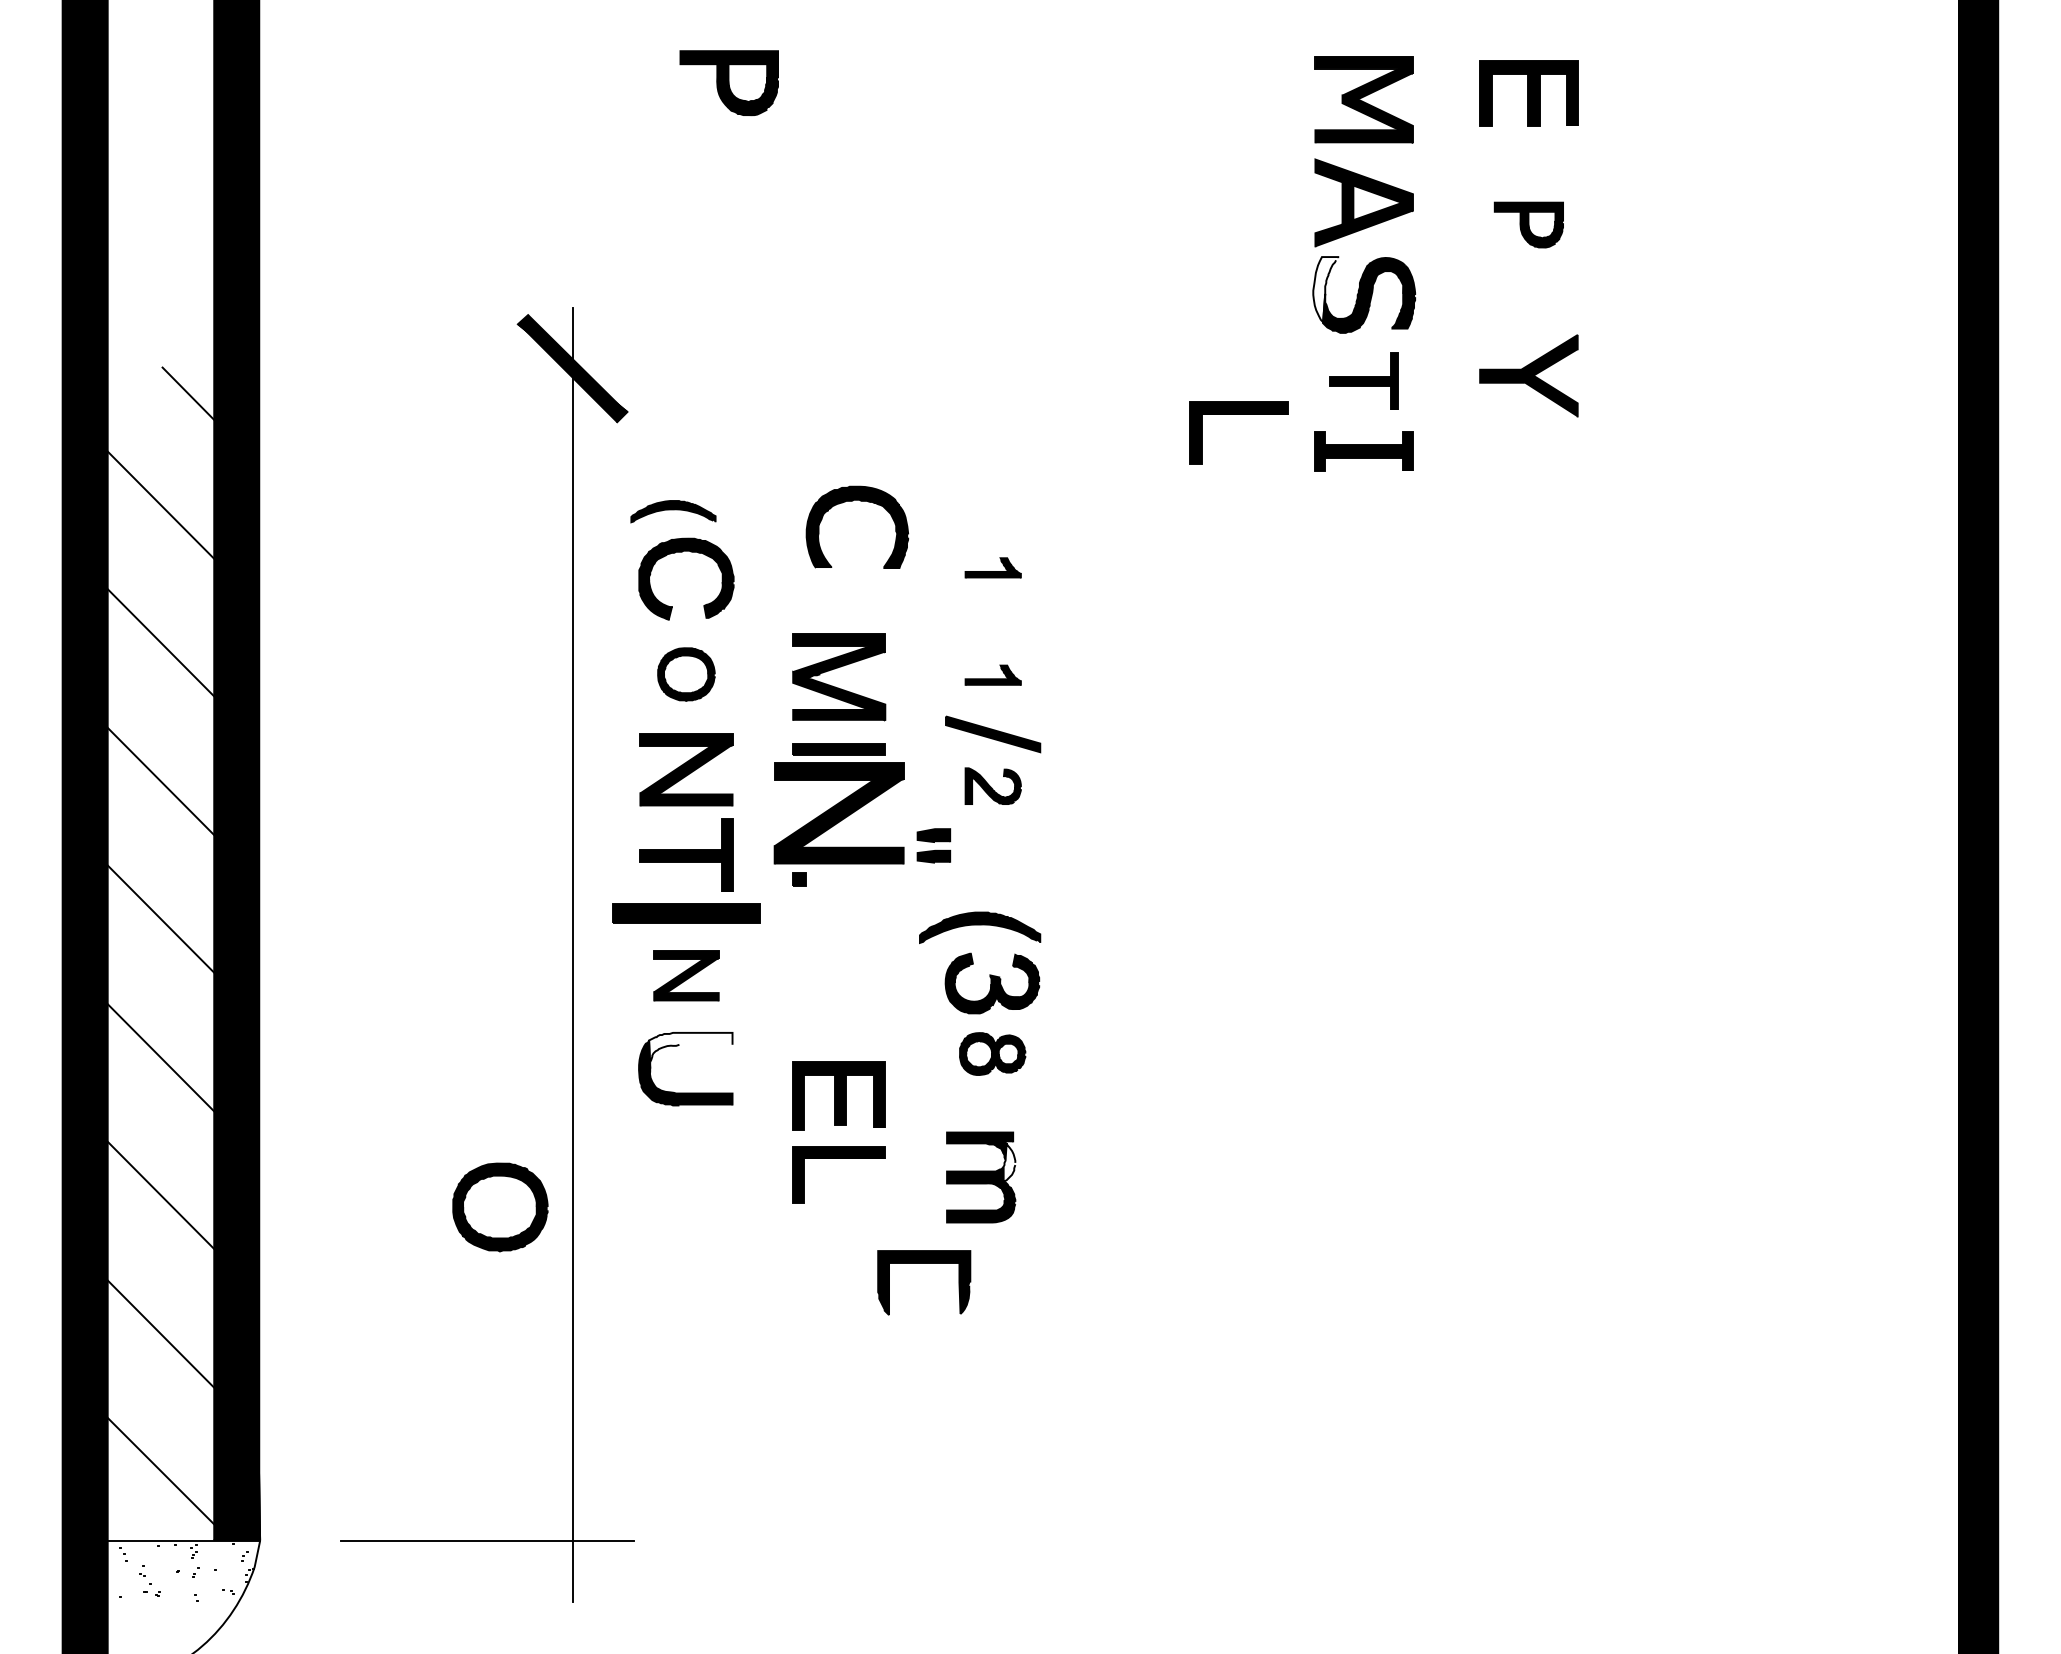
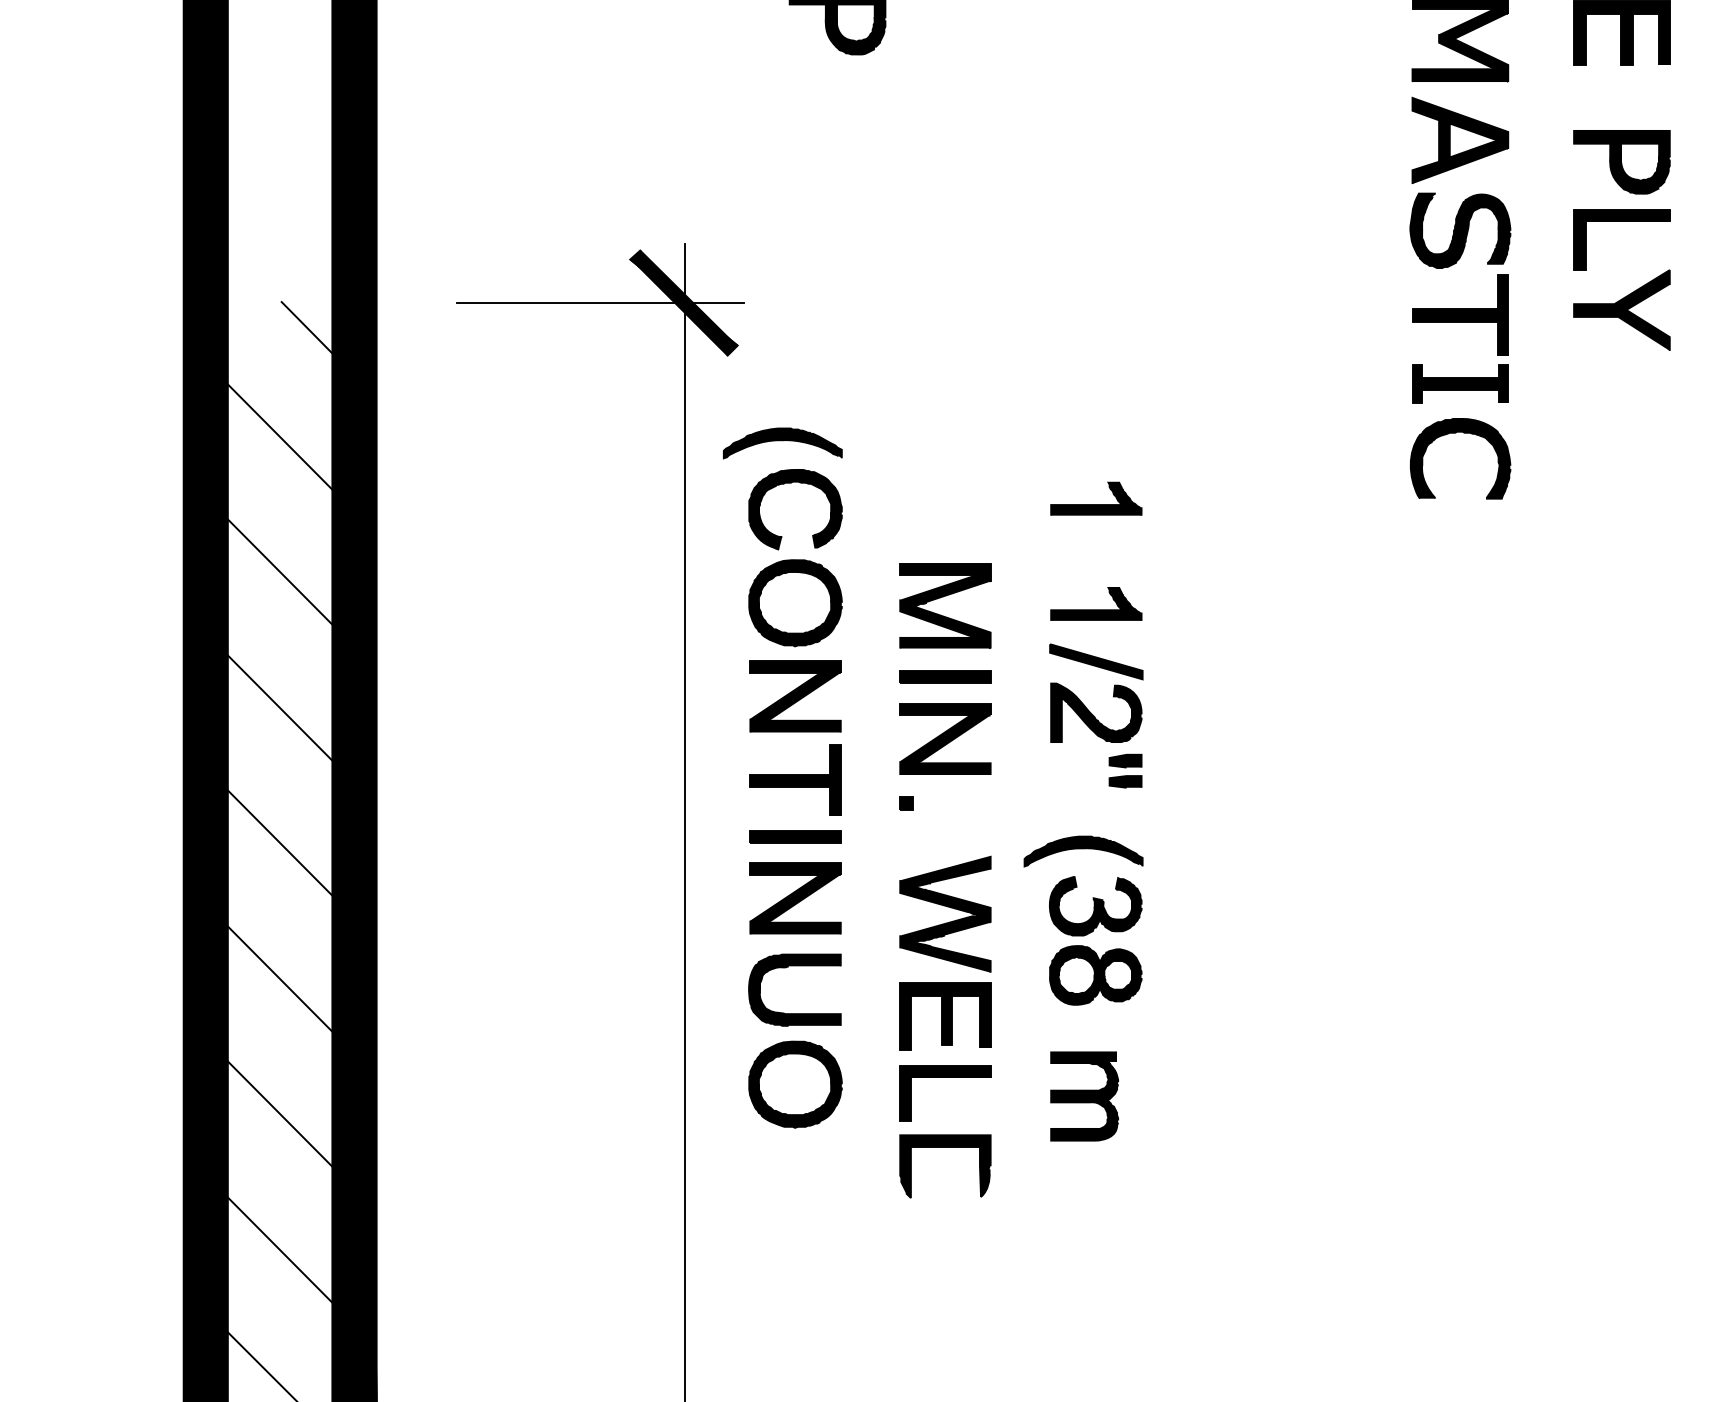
part: (1528, 224) -> (1621, 161), size x1.43
fill: (1325, 290) -> (1422, 226), added
line: (487, 368) -> (600, 302), added
part: (1363, 380) -> (1459, 314), size x1.43
part: (1238, 414) -> (1621, 221), moved
part: (852, 501) -> (1455, 433), moved
part: (673, 511) -> (782, 443), size x1.43
part: (993, 567) -> (1096, 498), size x1.67
part: (686, 674) -> (795, 603), size x1.67
part: (993, 675) -> (1096, 604), size x1.67
part: (993, 785) -> (1096, 711), size x1.67
part: (839, 812) -> (945, 738), size x0.71
part: (933, 845) -> (1125, 770), moved
part: (686, 912) -> (795, 836), size x0.62
part: (686, 975) -> (795, 898), size x1.43
part: (840, 984) -> (946, 907), added
fill: (690, 1050) -> (799, 971), added
part: (992, 1053) -> (1095, 974), size x1.43
fill: (1009, 1162) -> (1112, 1081), added
part: (500, 1207) -> (795, 1084), moved
part: (924, 1263) -> (945, 1147), moved

